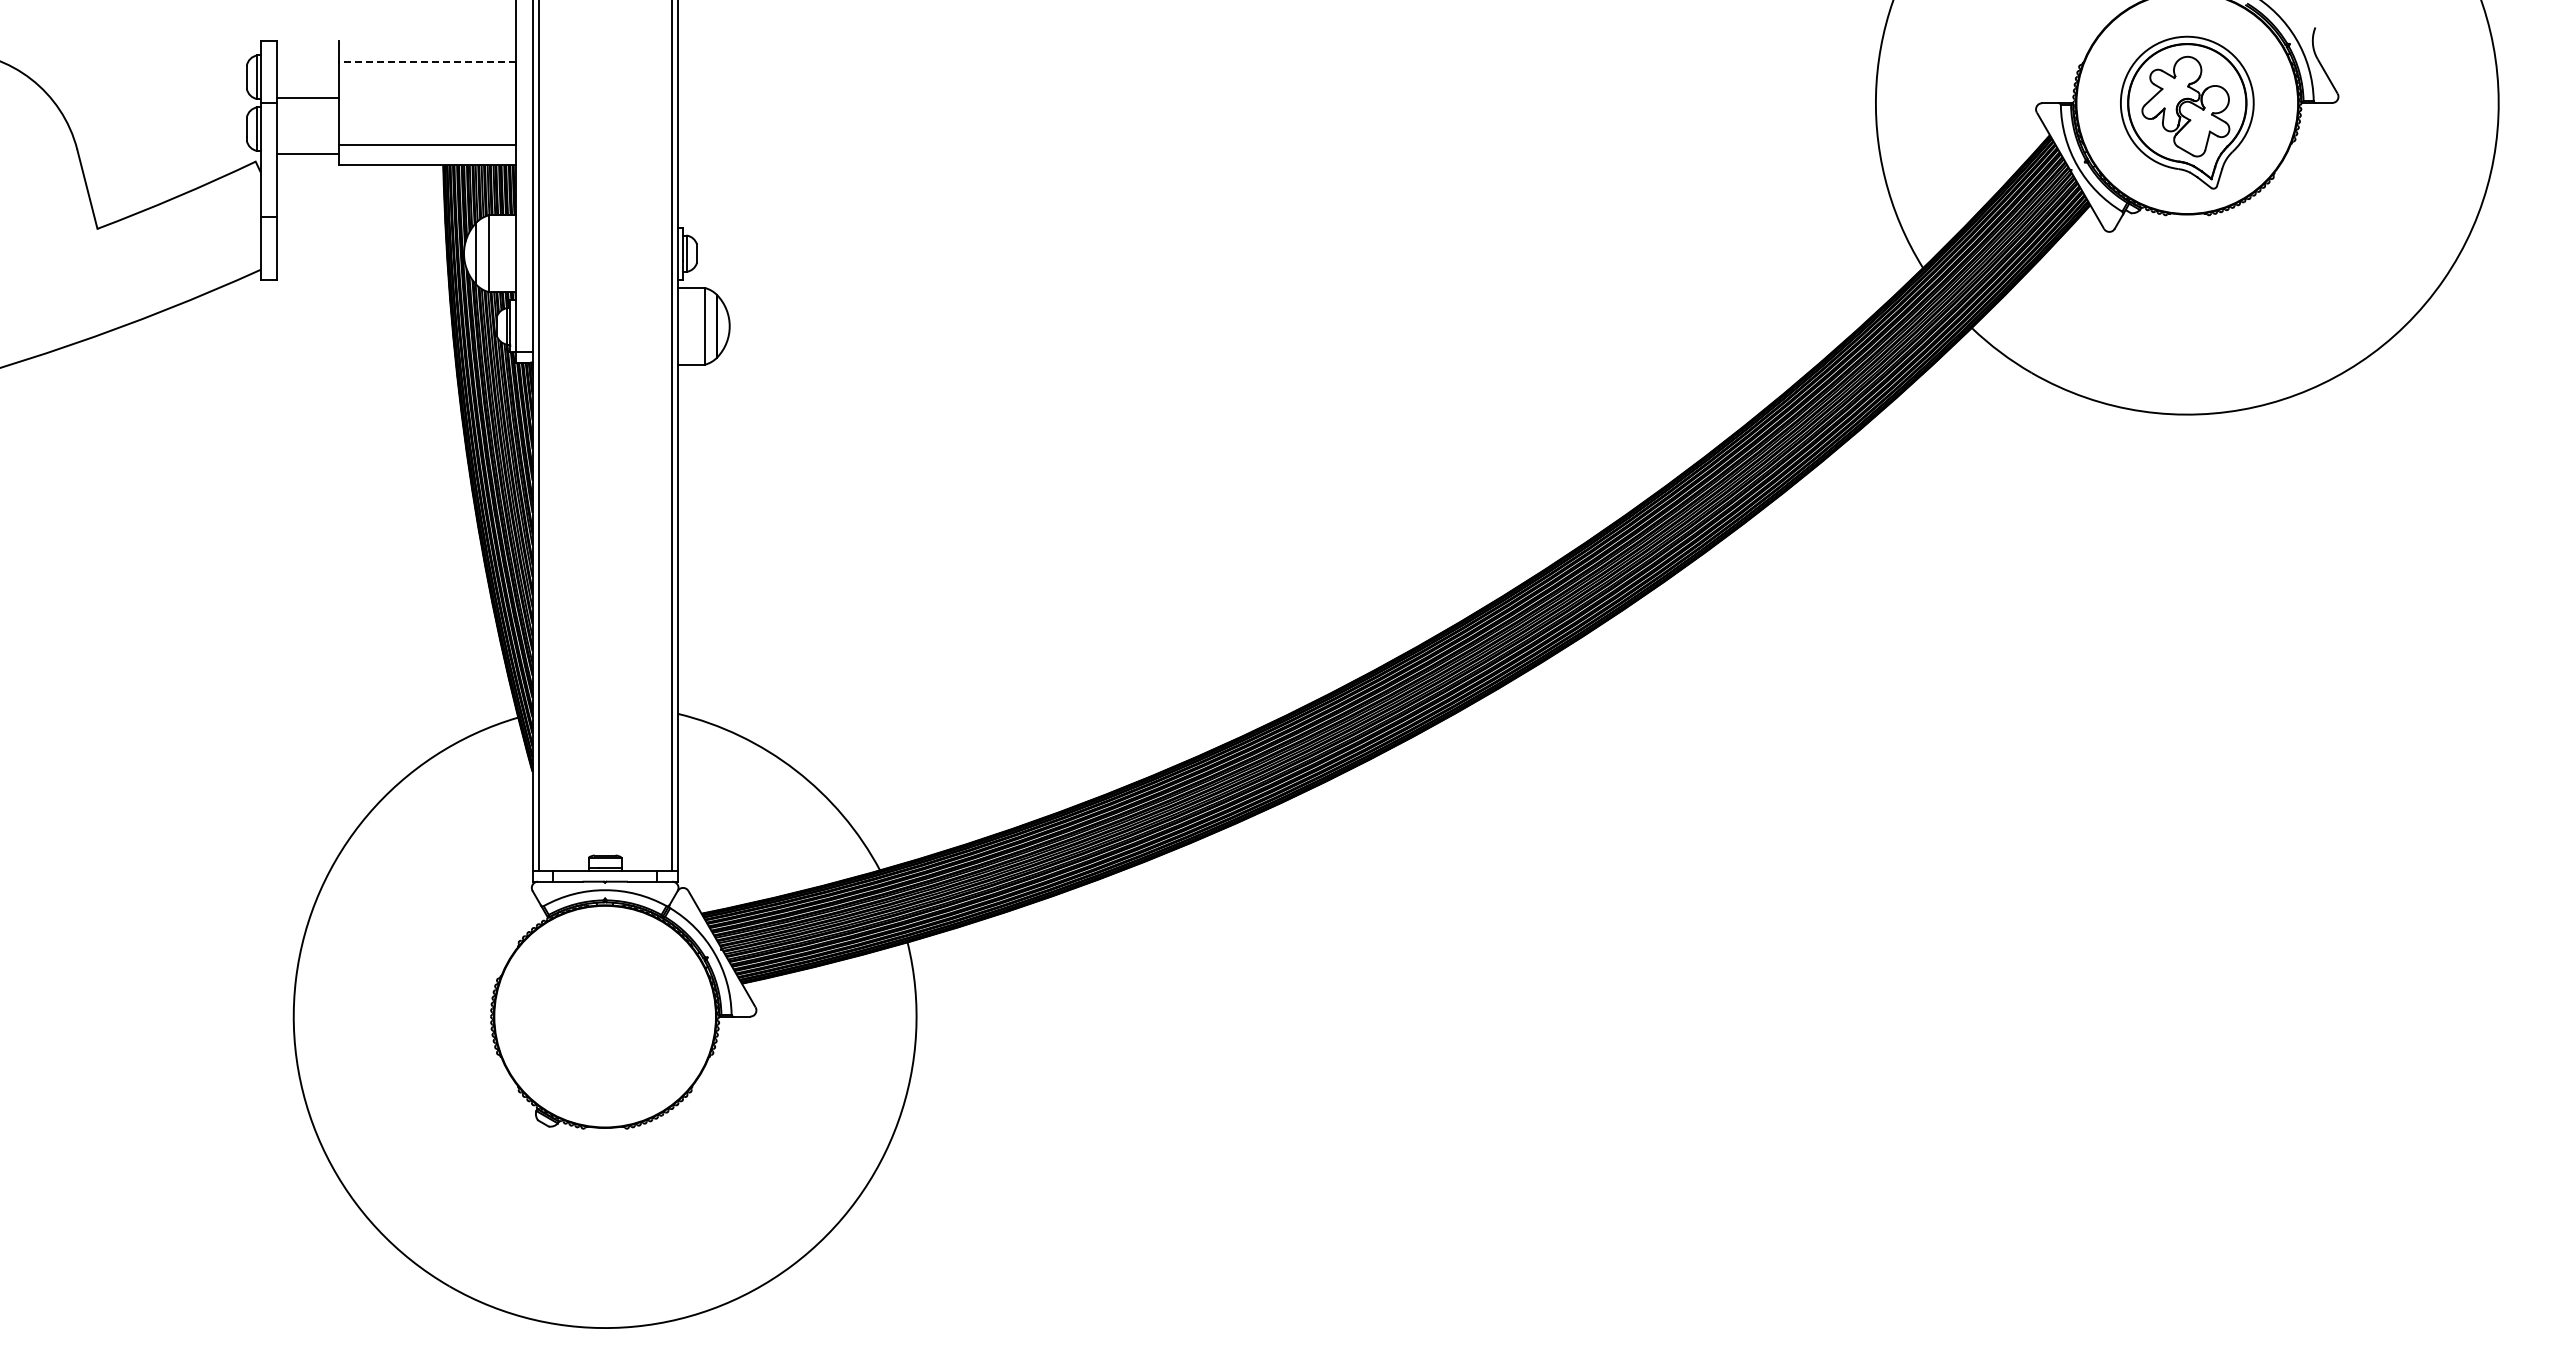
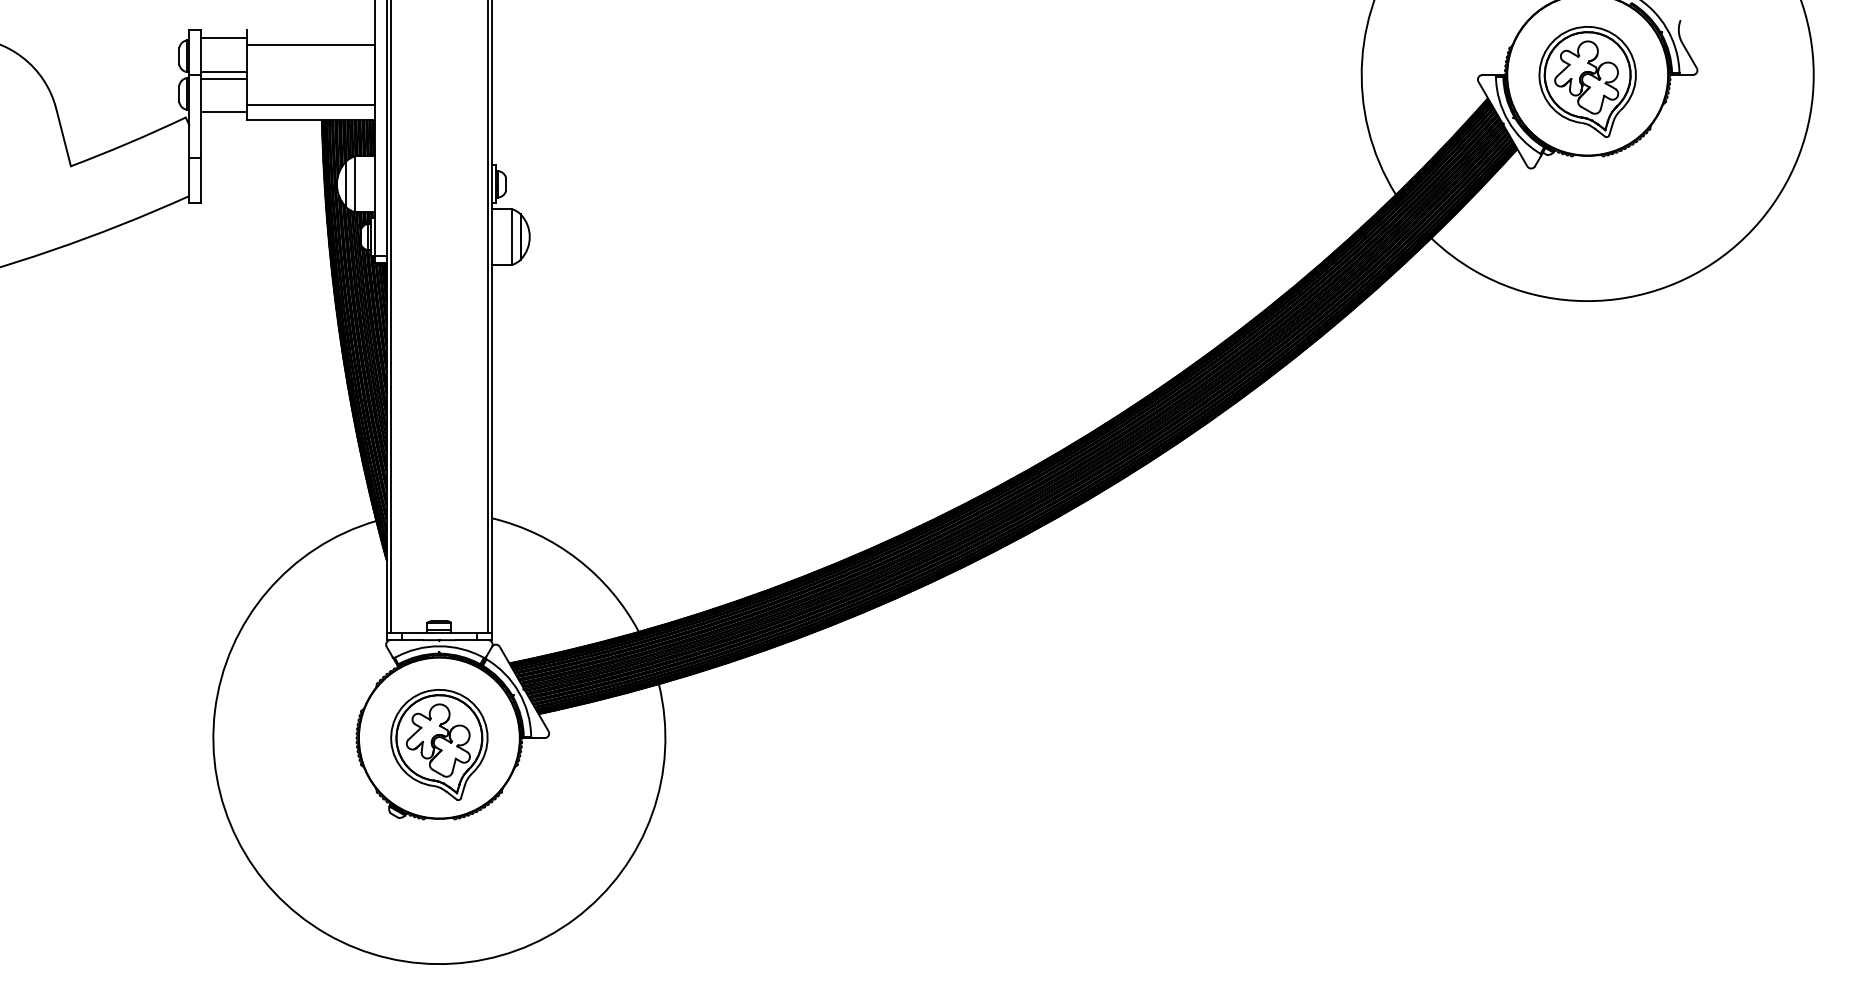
line: (308, 52) -> (224, 38), added
line: (427, 61) -> (310, 44), dashed -> solid
line: (308, 108) -> (224, 78), added
part: (604, 1025) -> (438, 744), added

